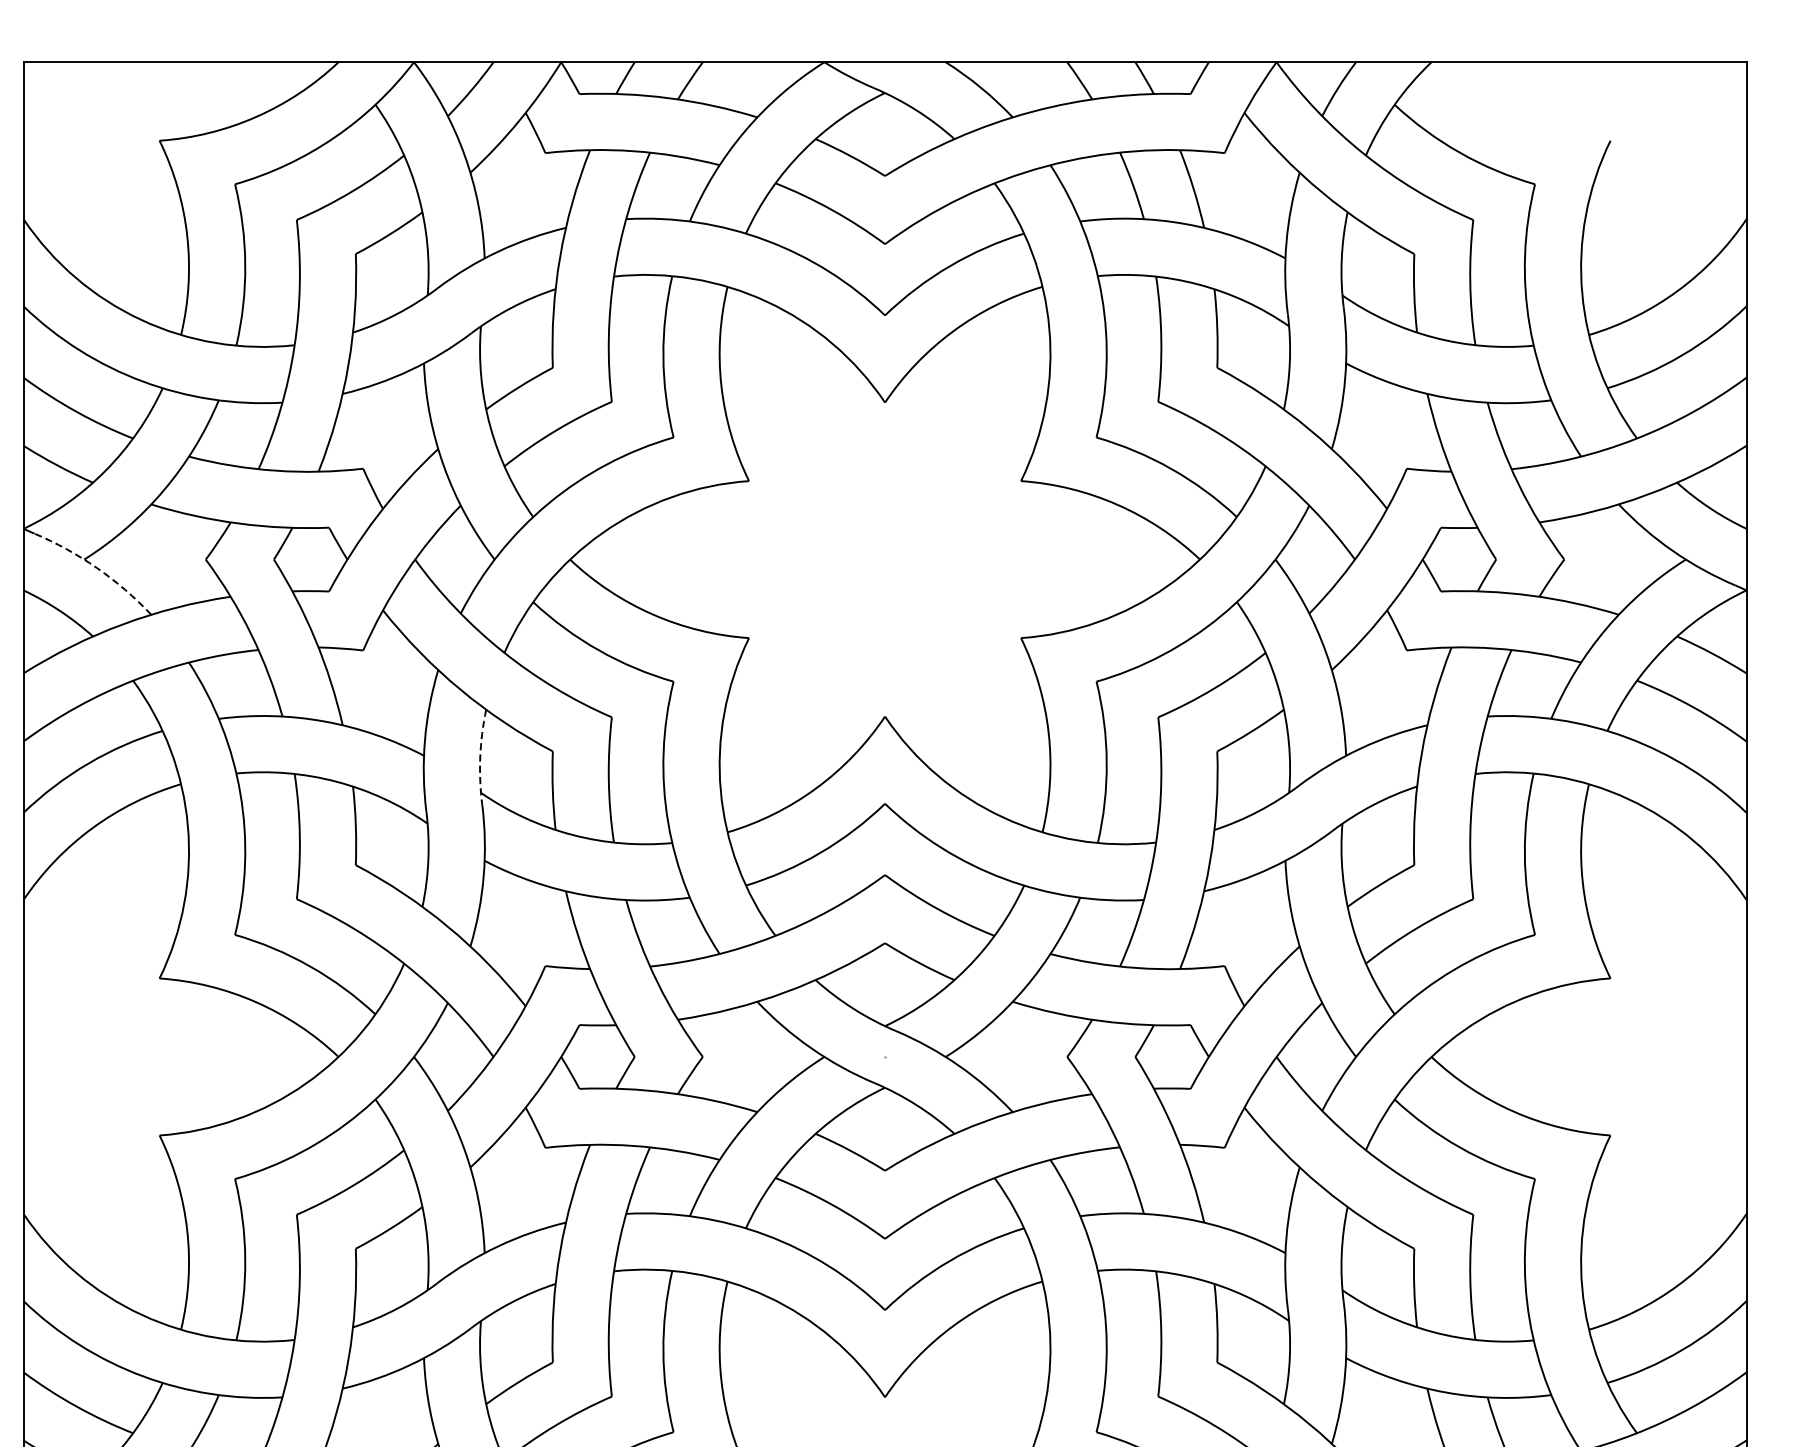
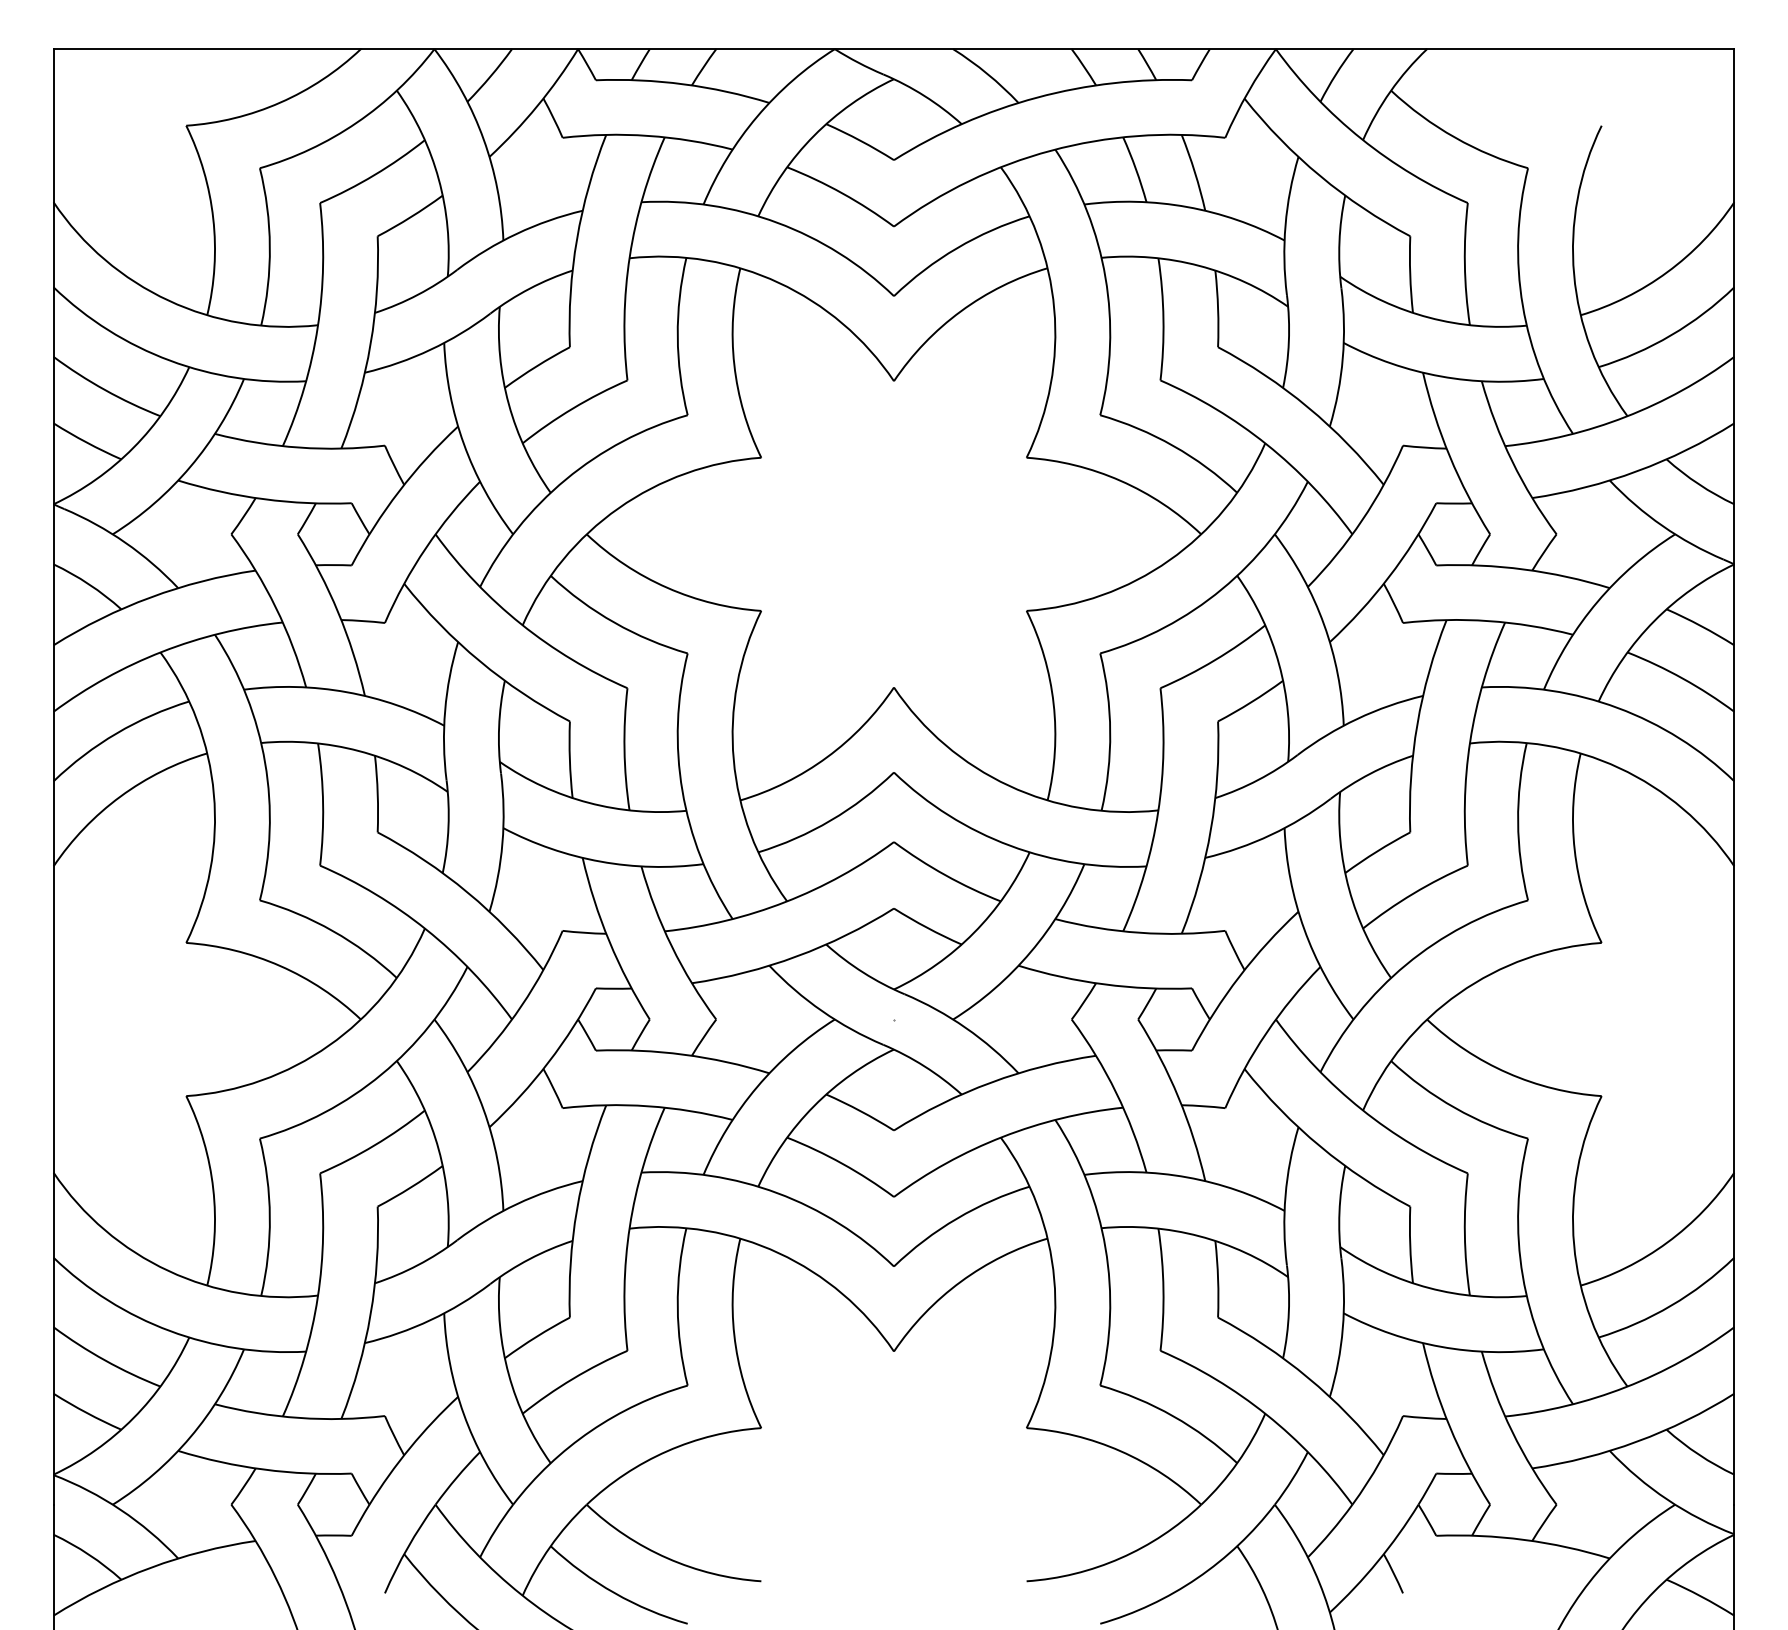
arc: (97, 567) -> (125, 542), dashed -> solid
arc: (480, 757) -> (499, 727), dashed -> solid

